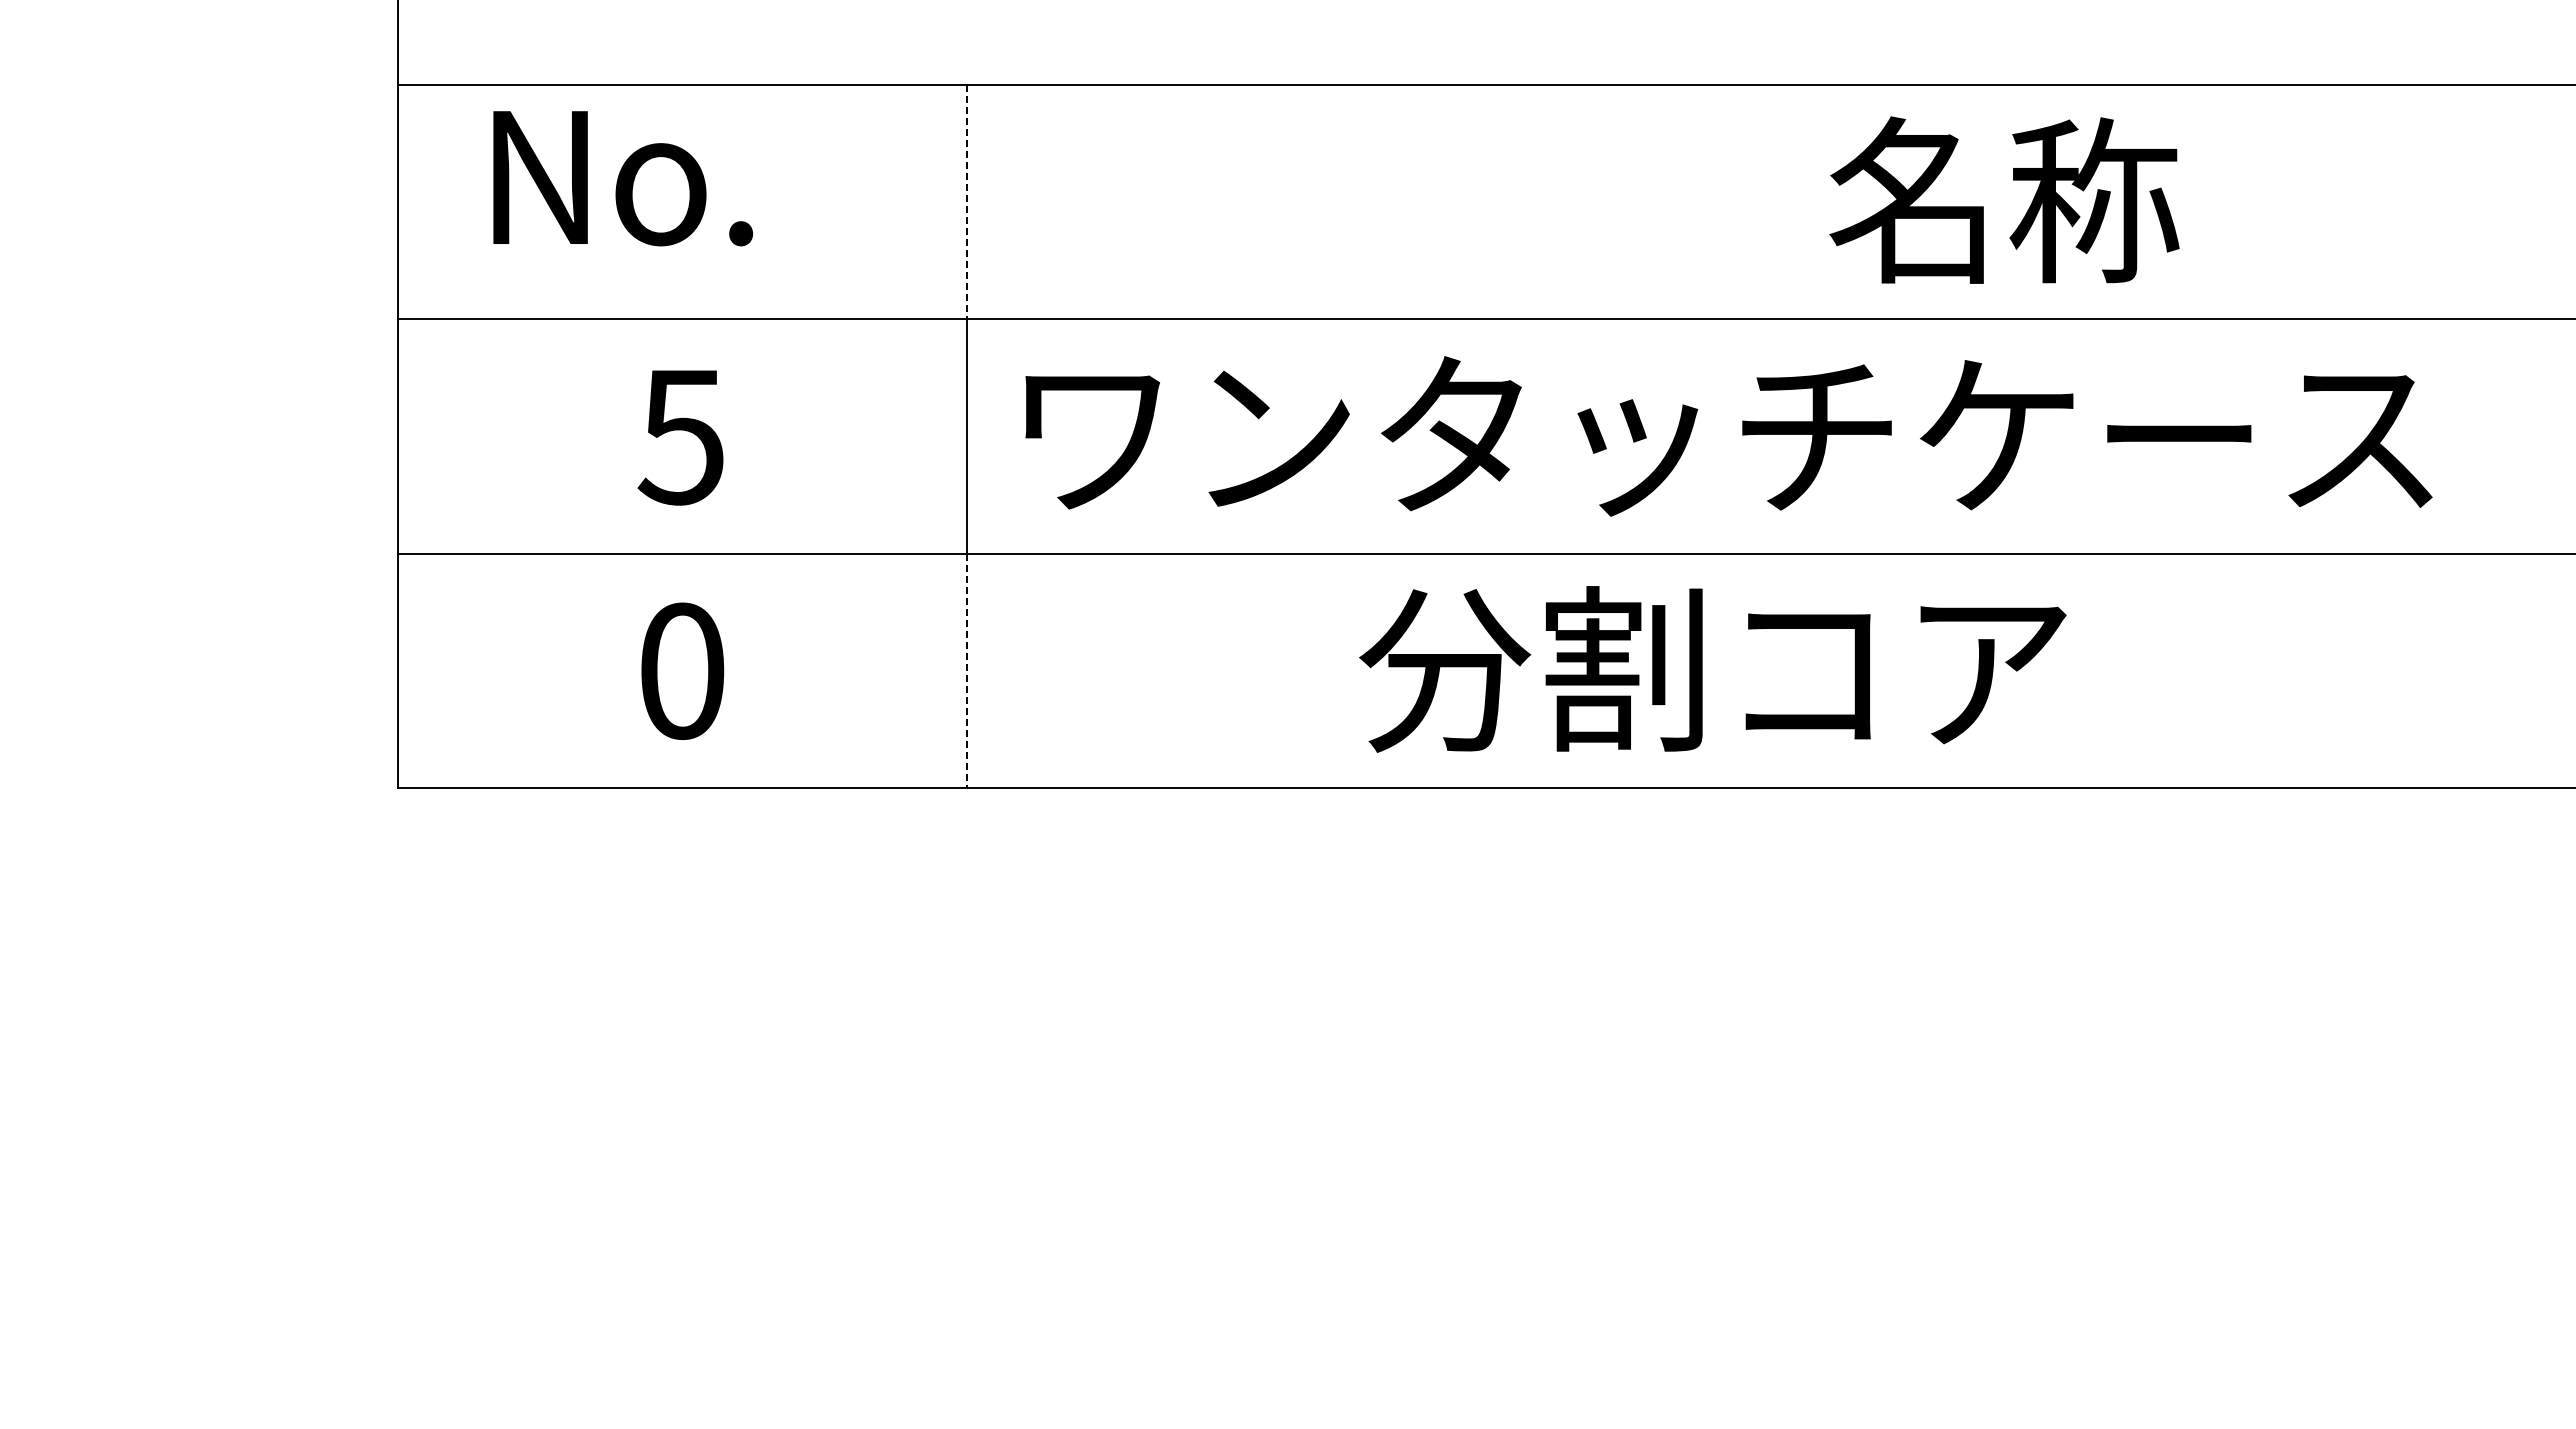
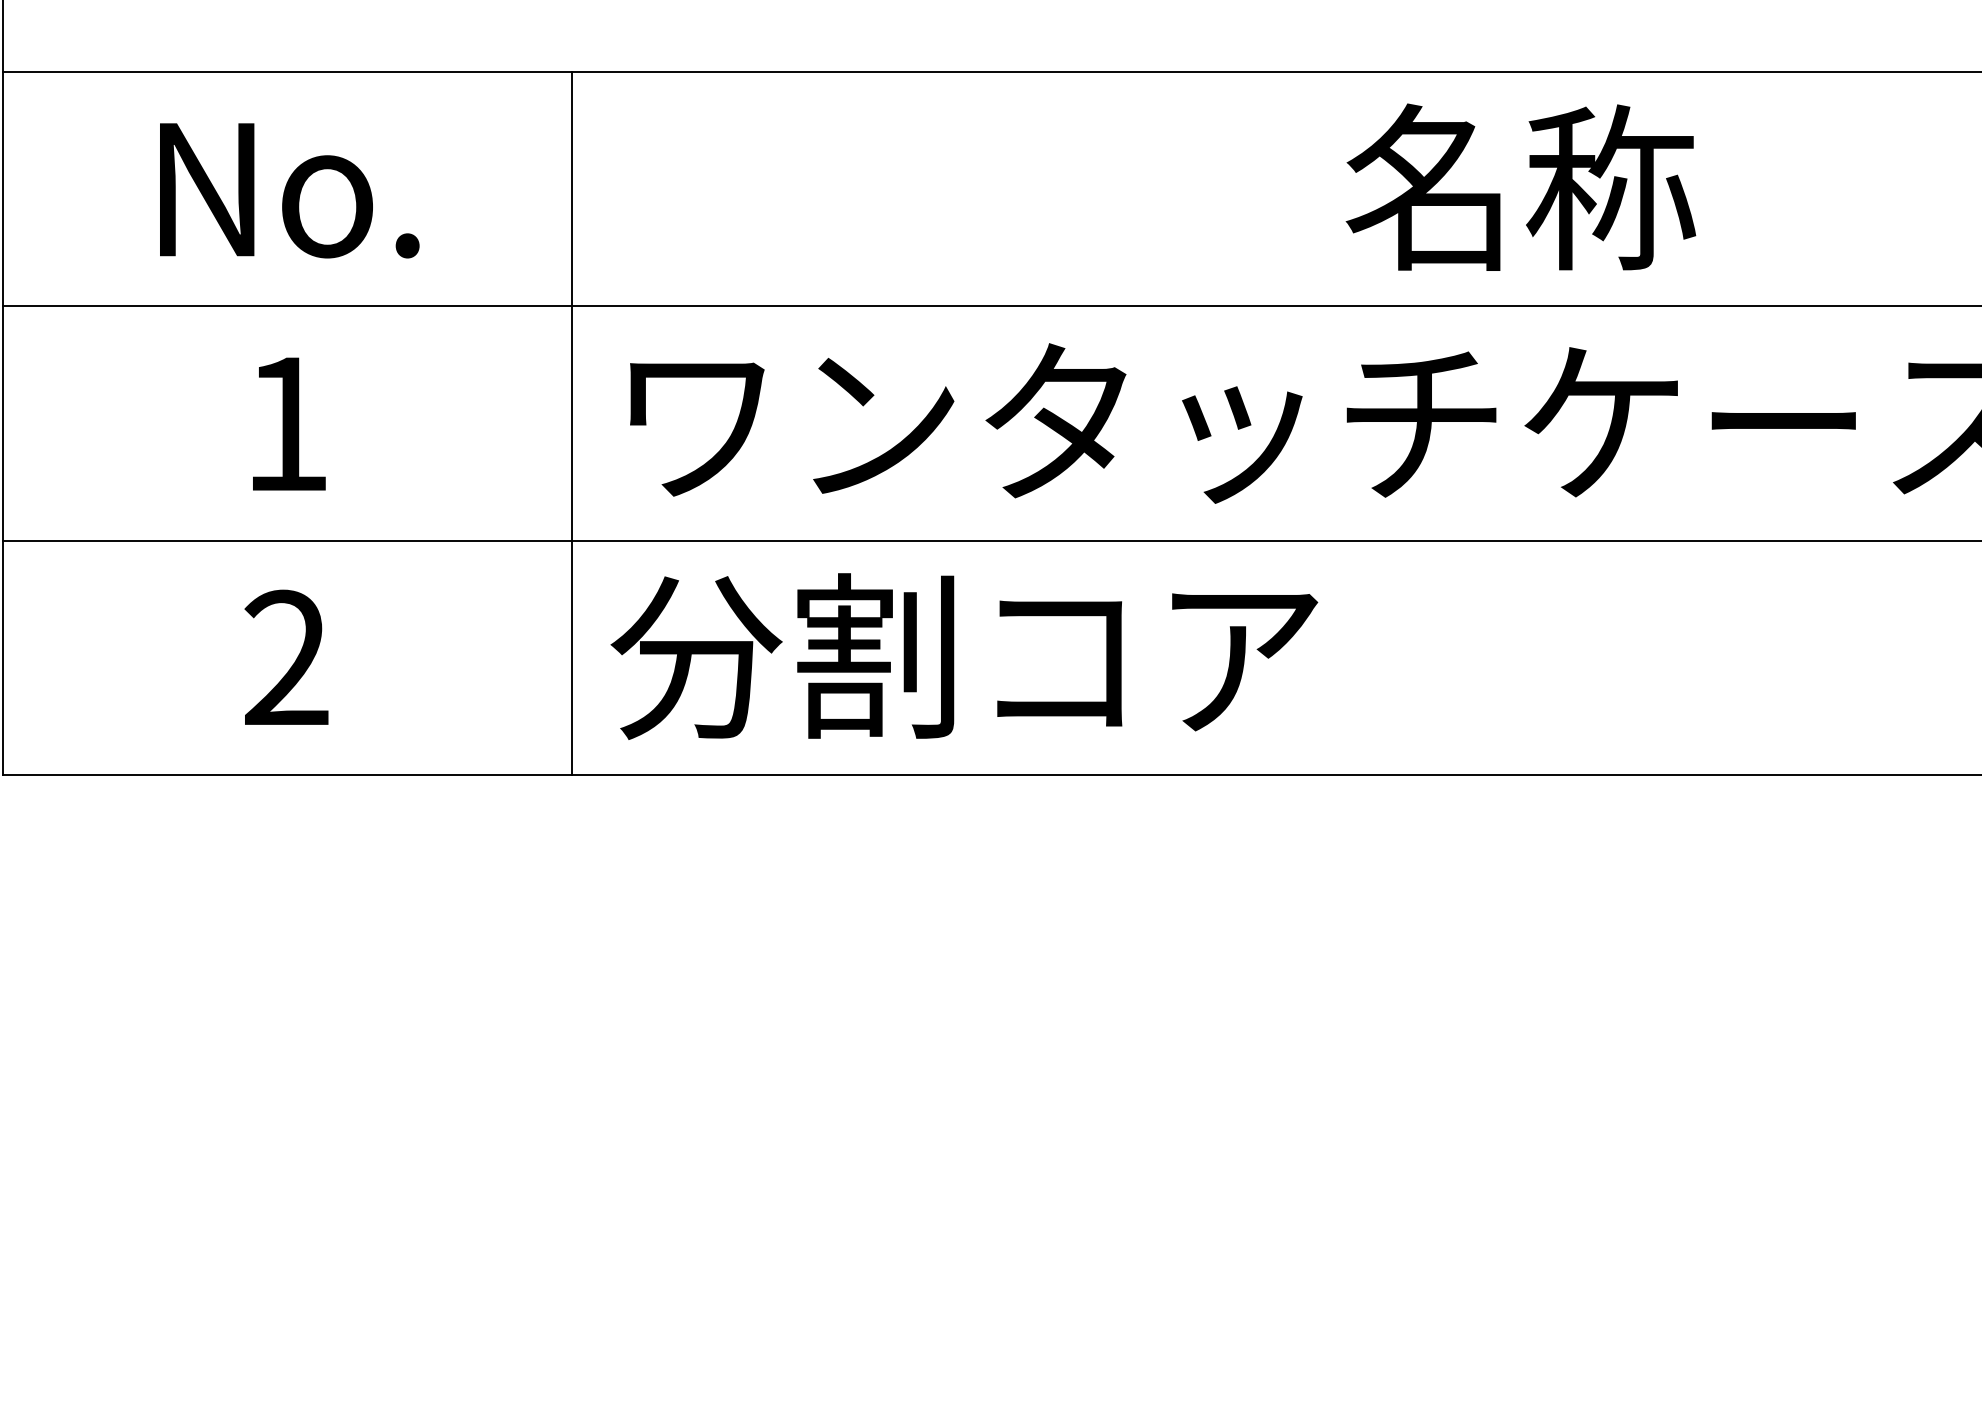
text: (622, 178) -> (289, 190), moved
text: (2004, 199) -> (1521, 186), moved
line: (967, 202) -> (572, 189), dashed -> solid
text: (680, 437) -> (285, 424), 5 -> 1
text: (1712, 669) -> (964, 656), moved
text: (682, 670) -> (287, 657), 0 -> 2
line: (967, 671) -> (572, 658), dashed -> solid

